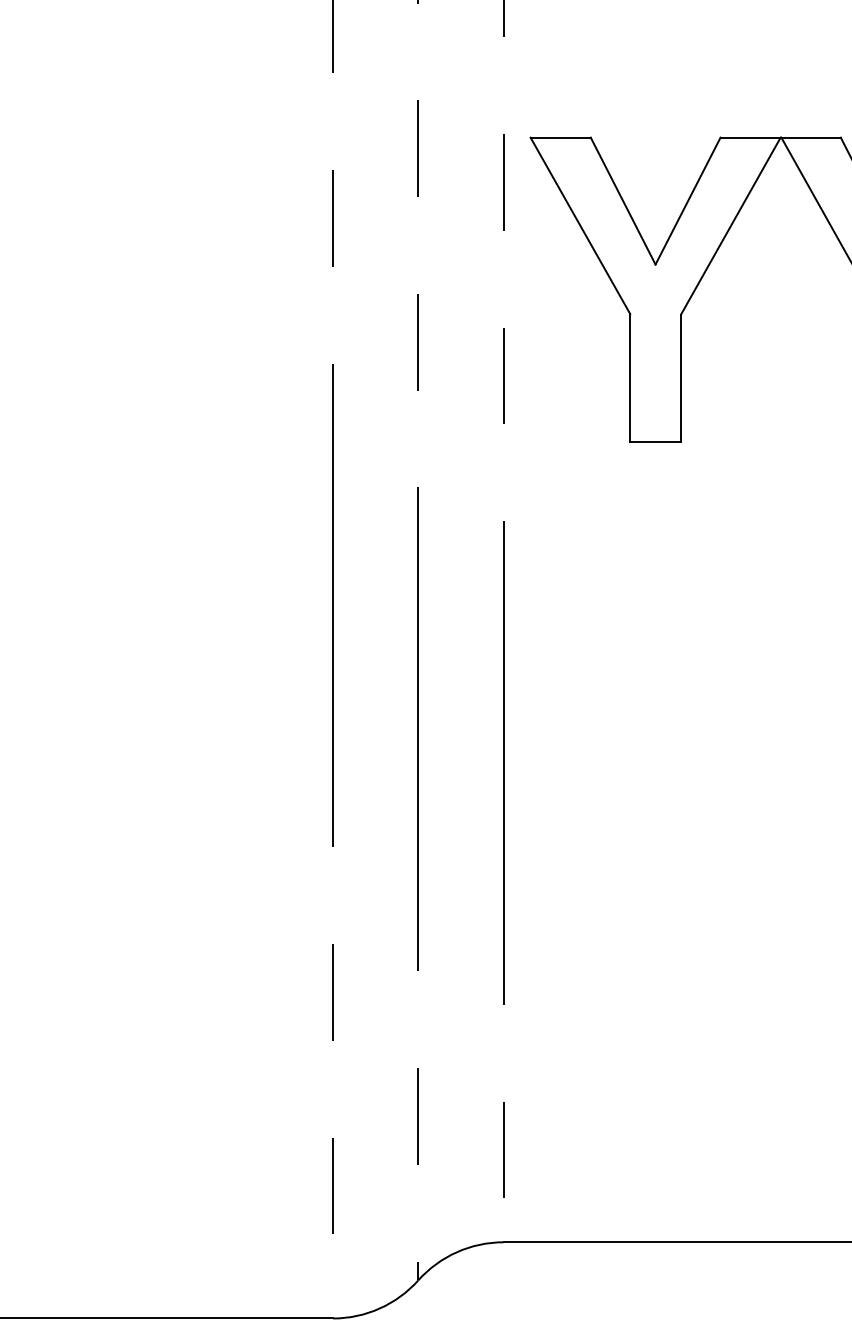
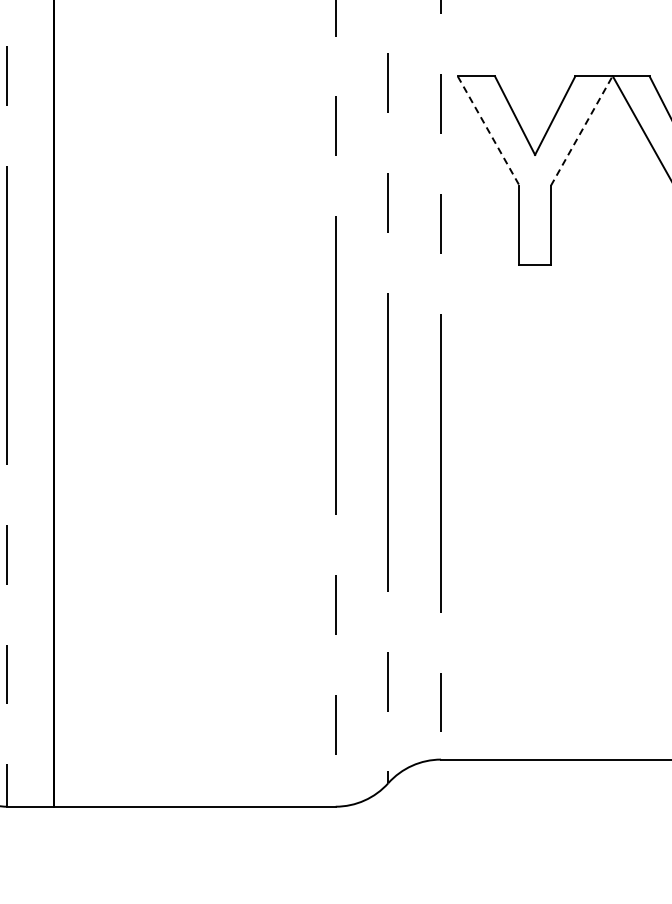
line: (580, 226) -> (488, 131), solid -> dashed
line: (730, 226) -> (581, 131), solid -> dashed

